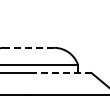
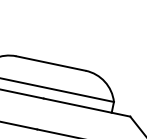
line: (29, 47) -> (51, 63), dashed -> solid
line: (59, 73) -> (85, 107), dashed -> solid

